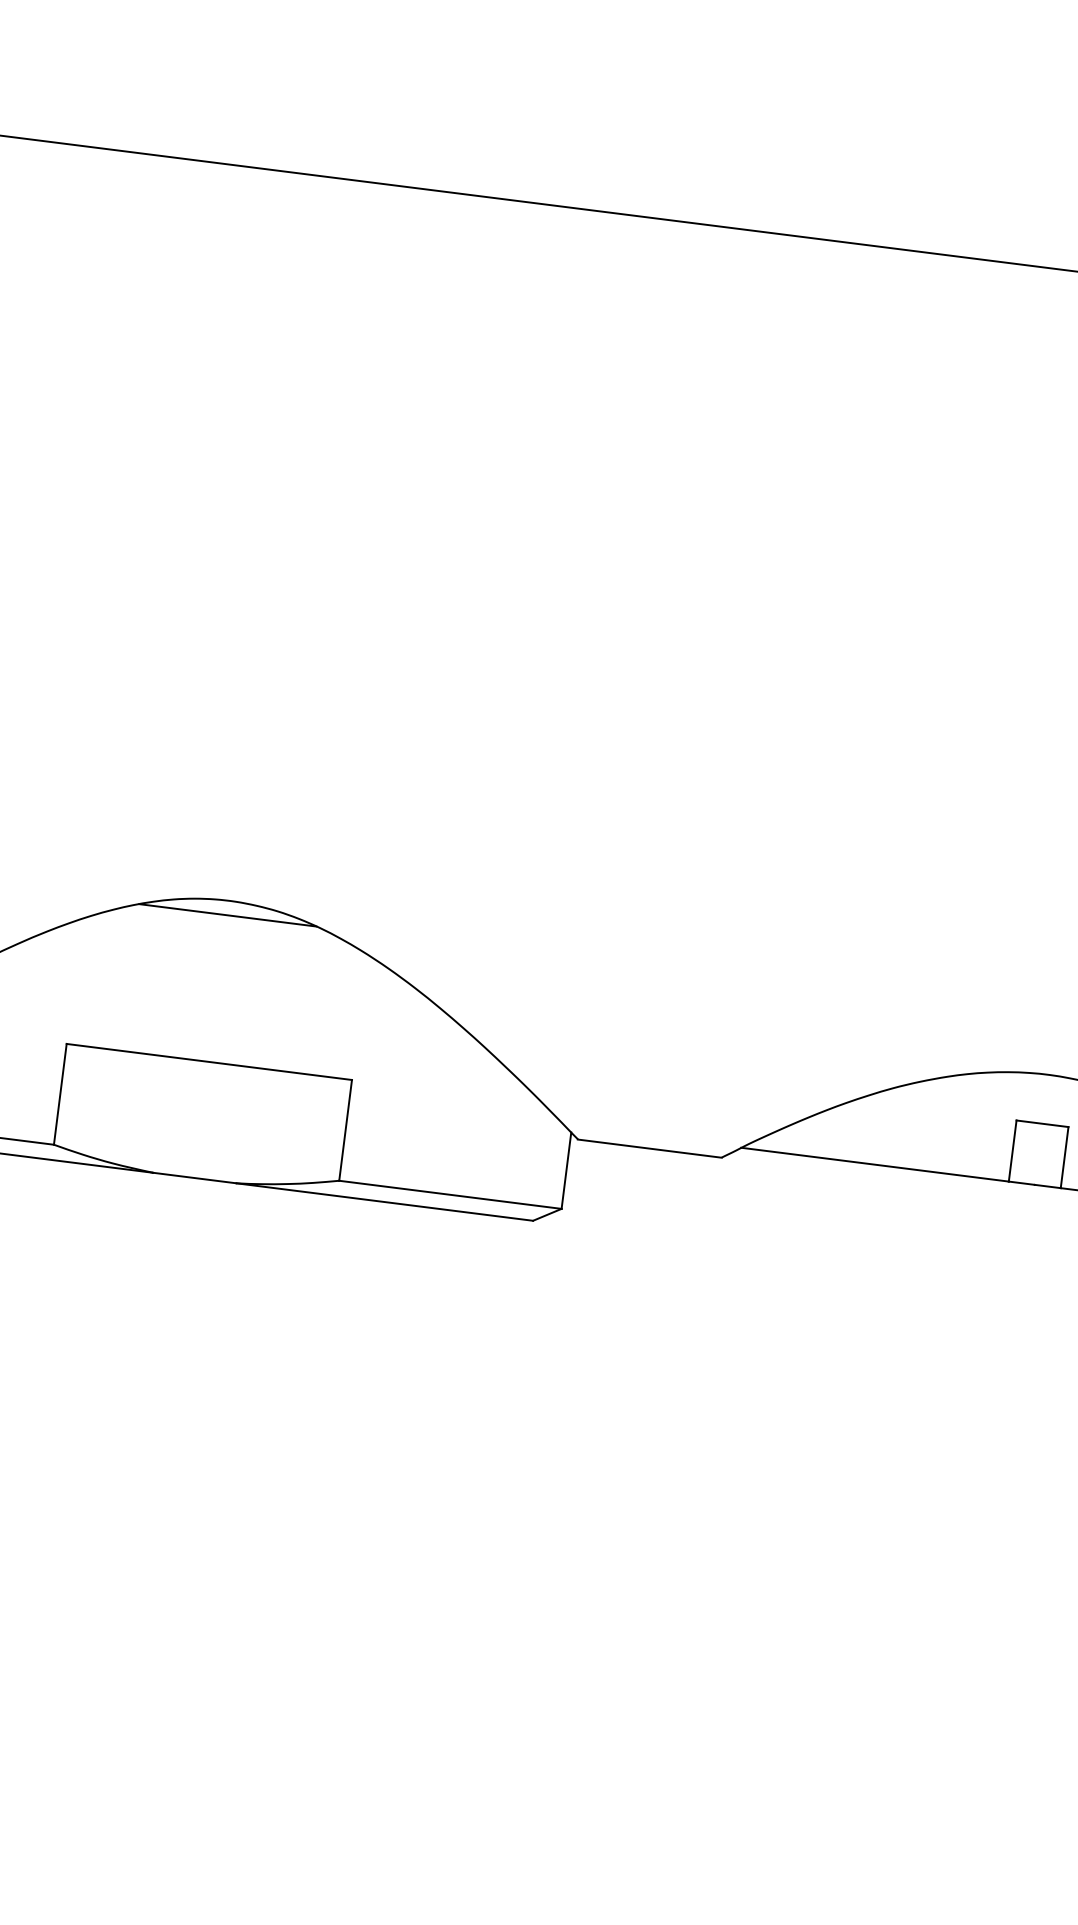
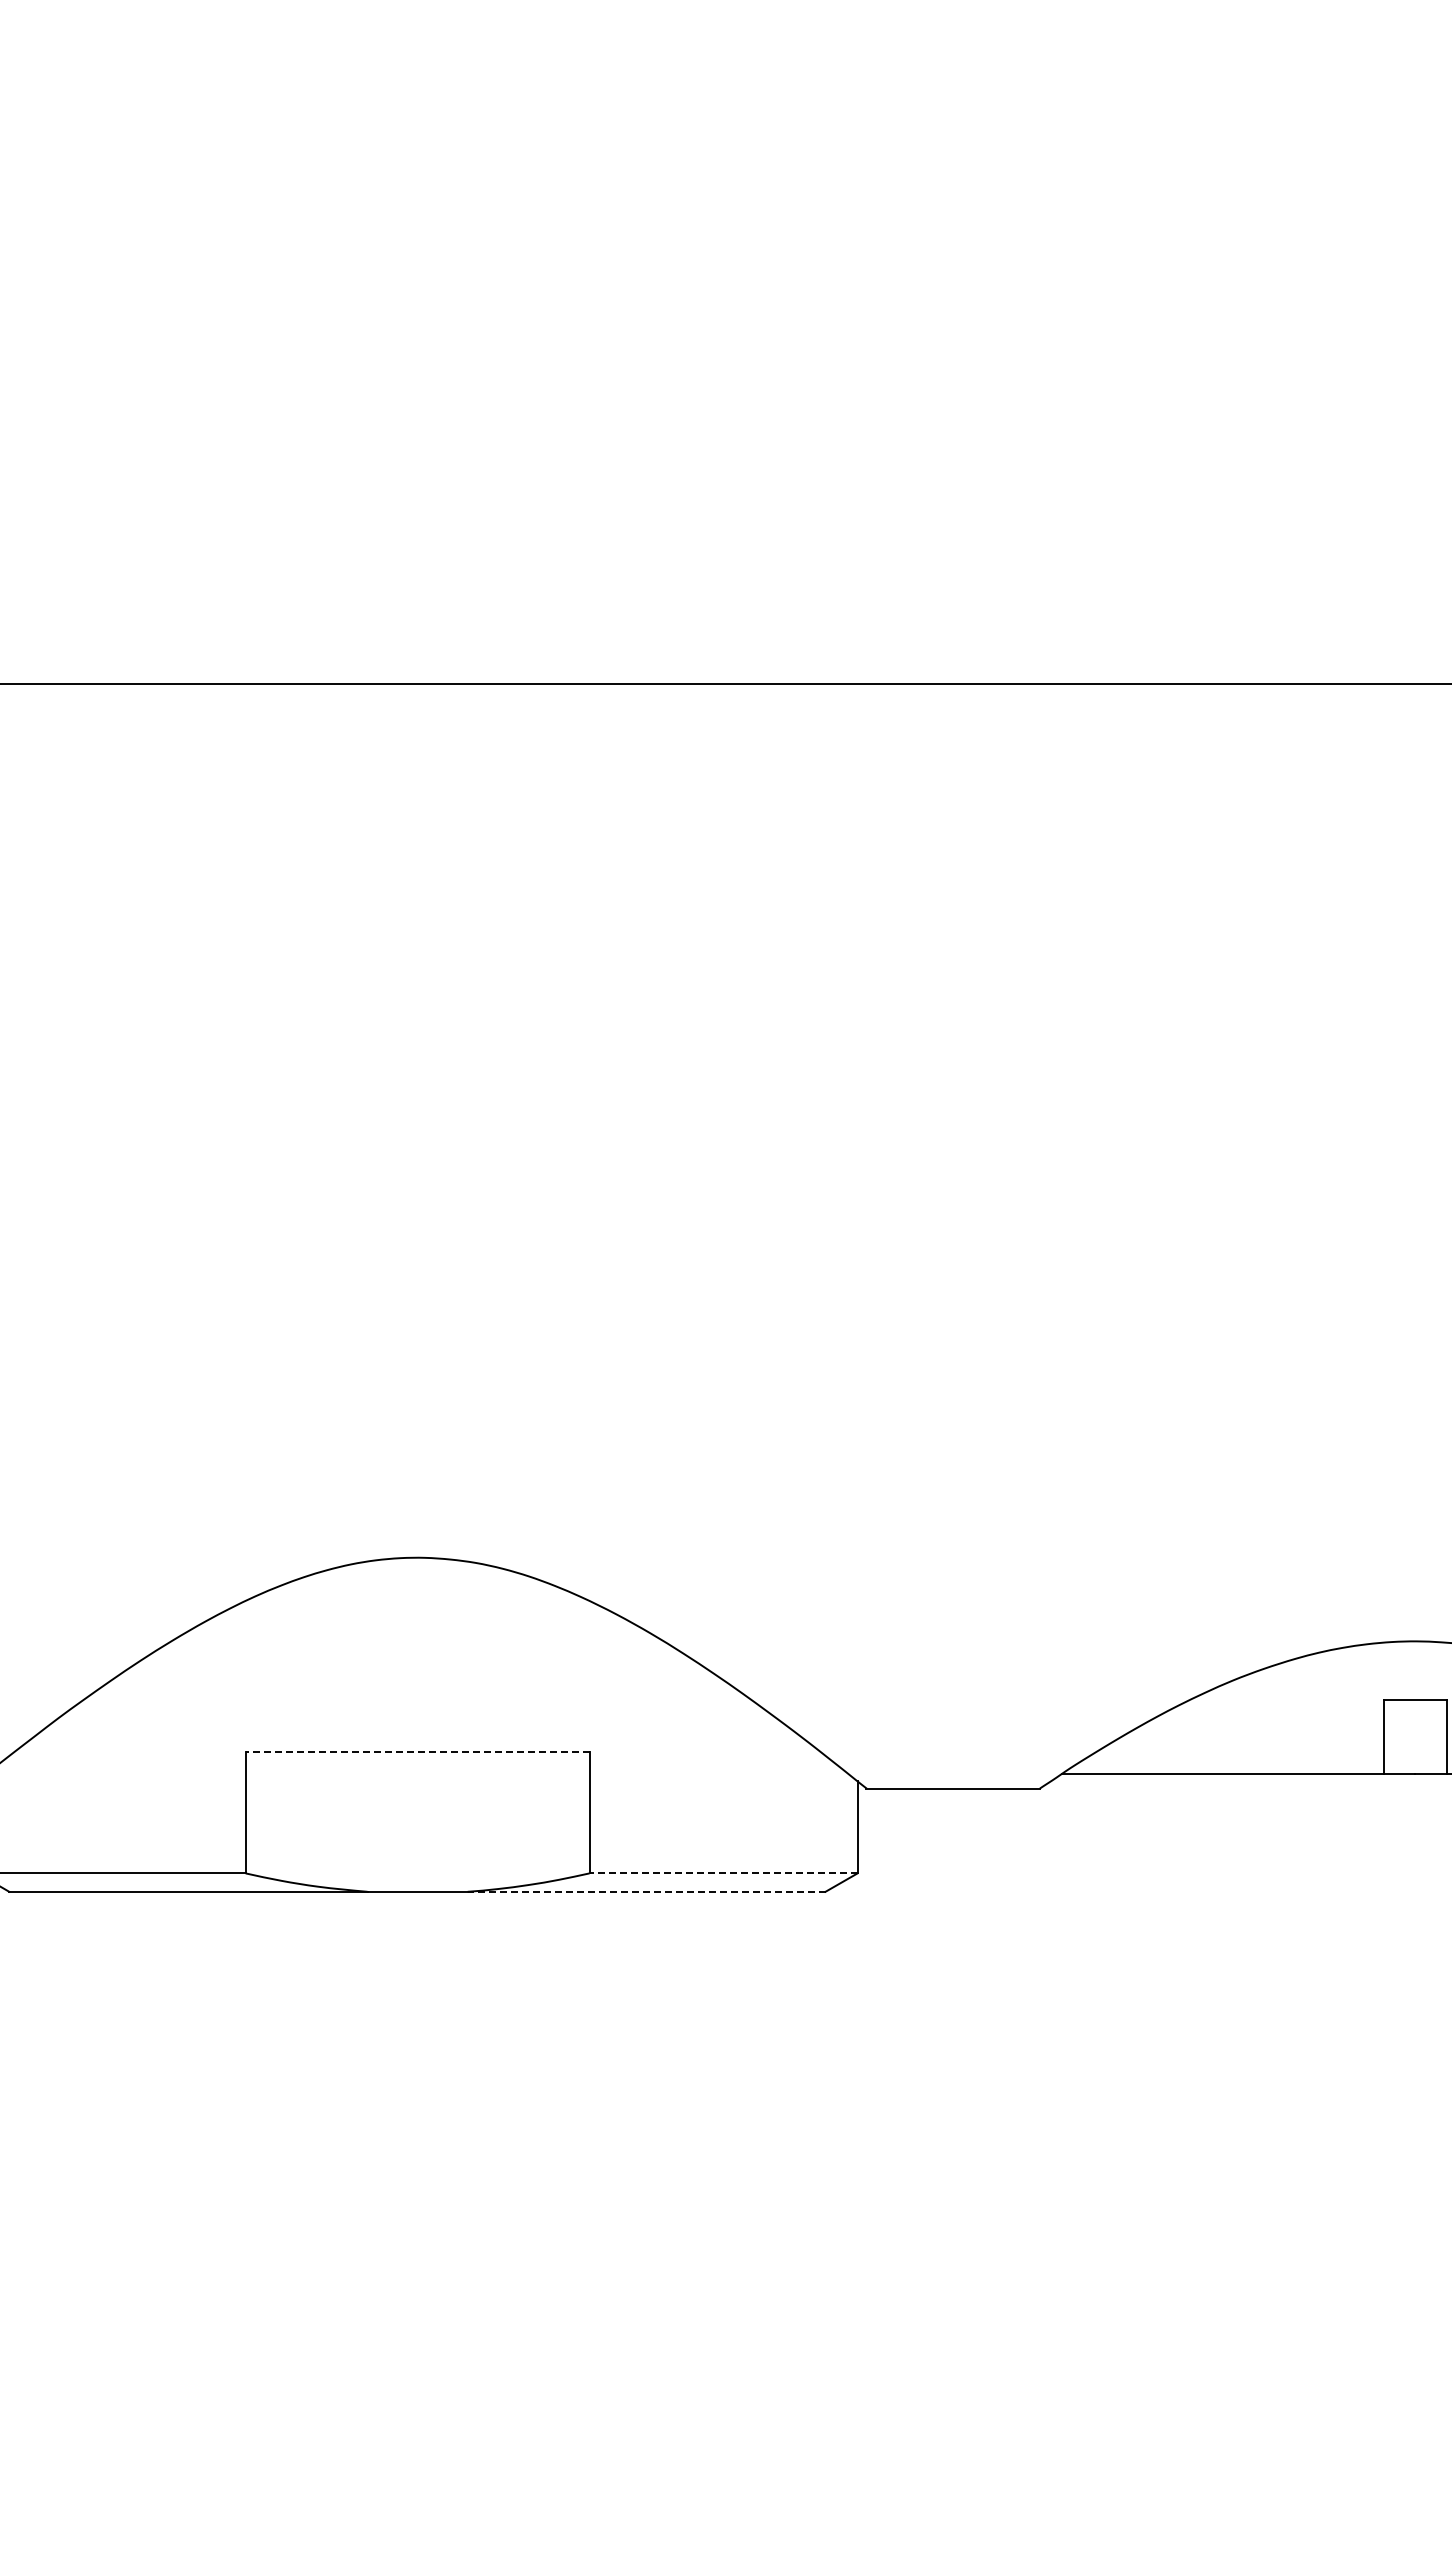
line: (227, 915) -> (417, 1575), removed
line: (209, 1061) -> (417, 1751), solid -> dashed
line: (450, 1194) -> (723, 1873), solid -> dashed
line: (384, 1201) -> (646, 1891), solid -> dashed

